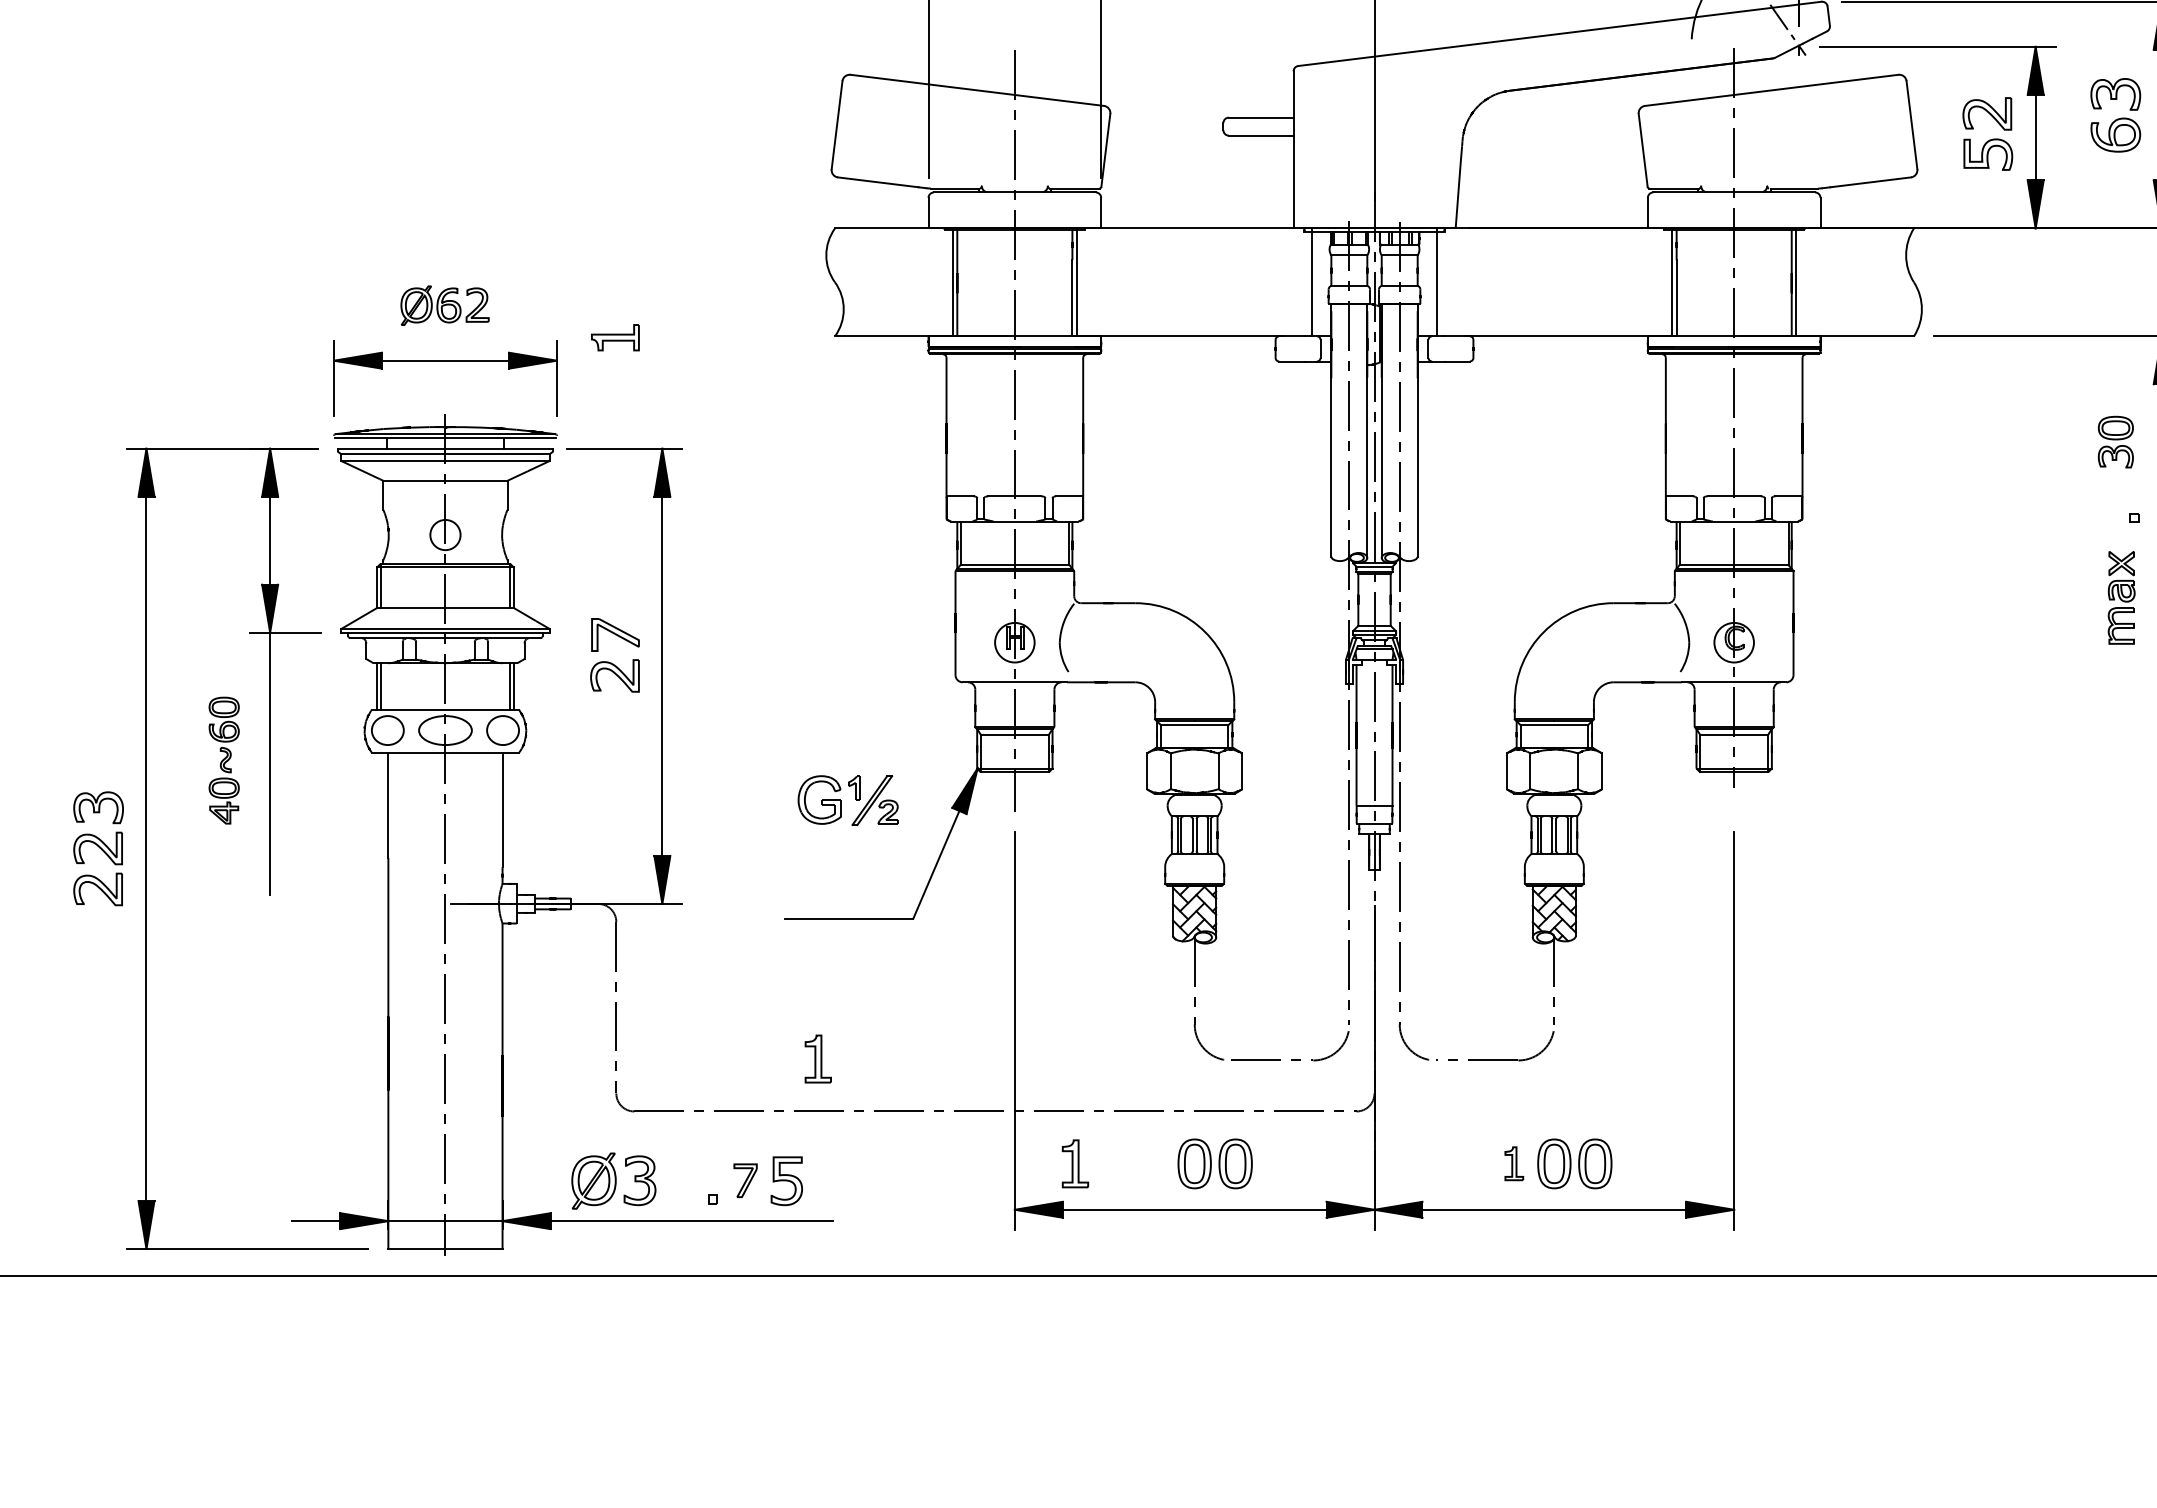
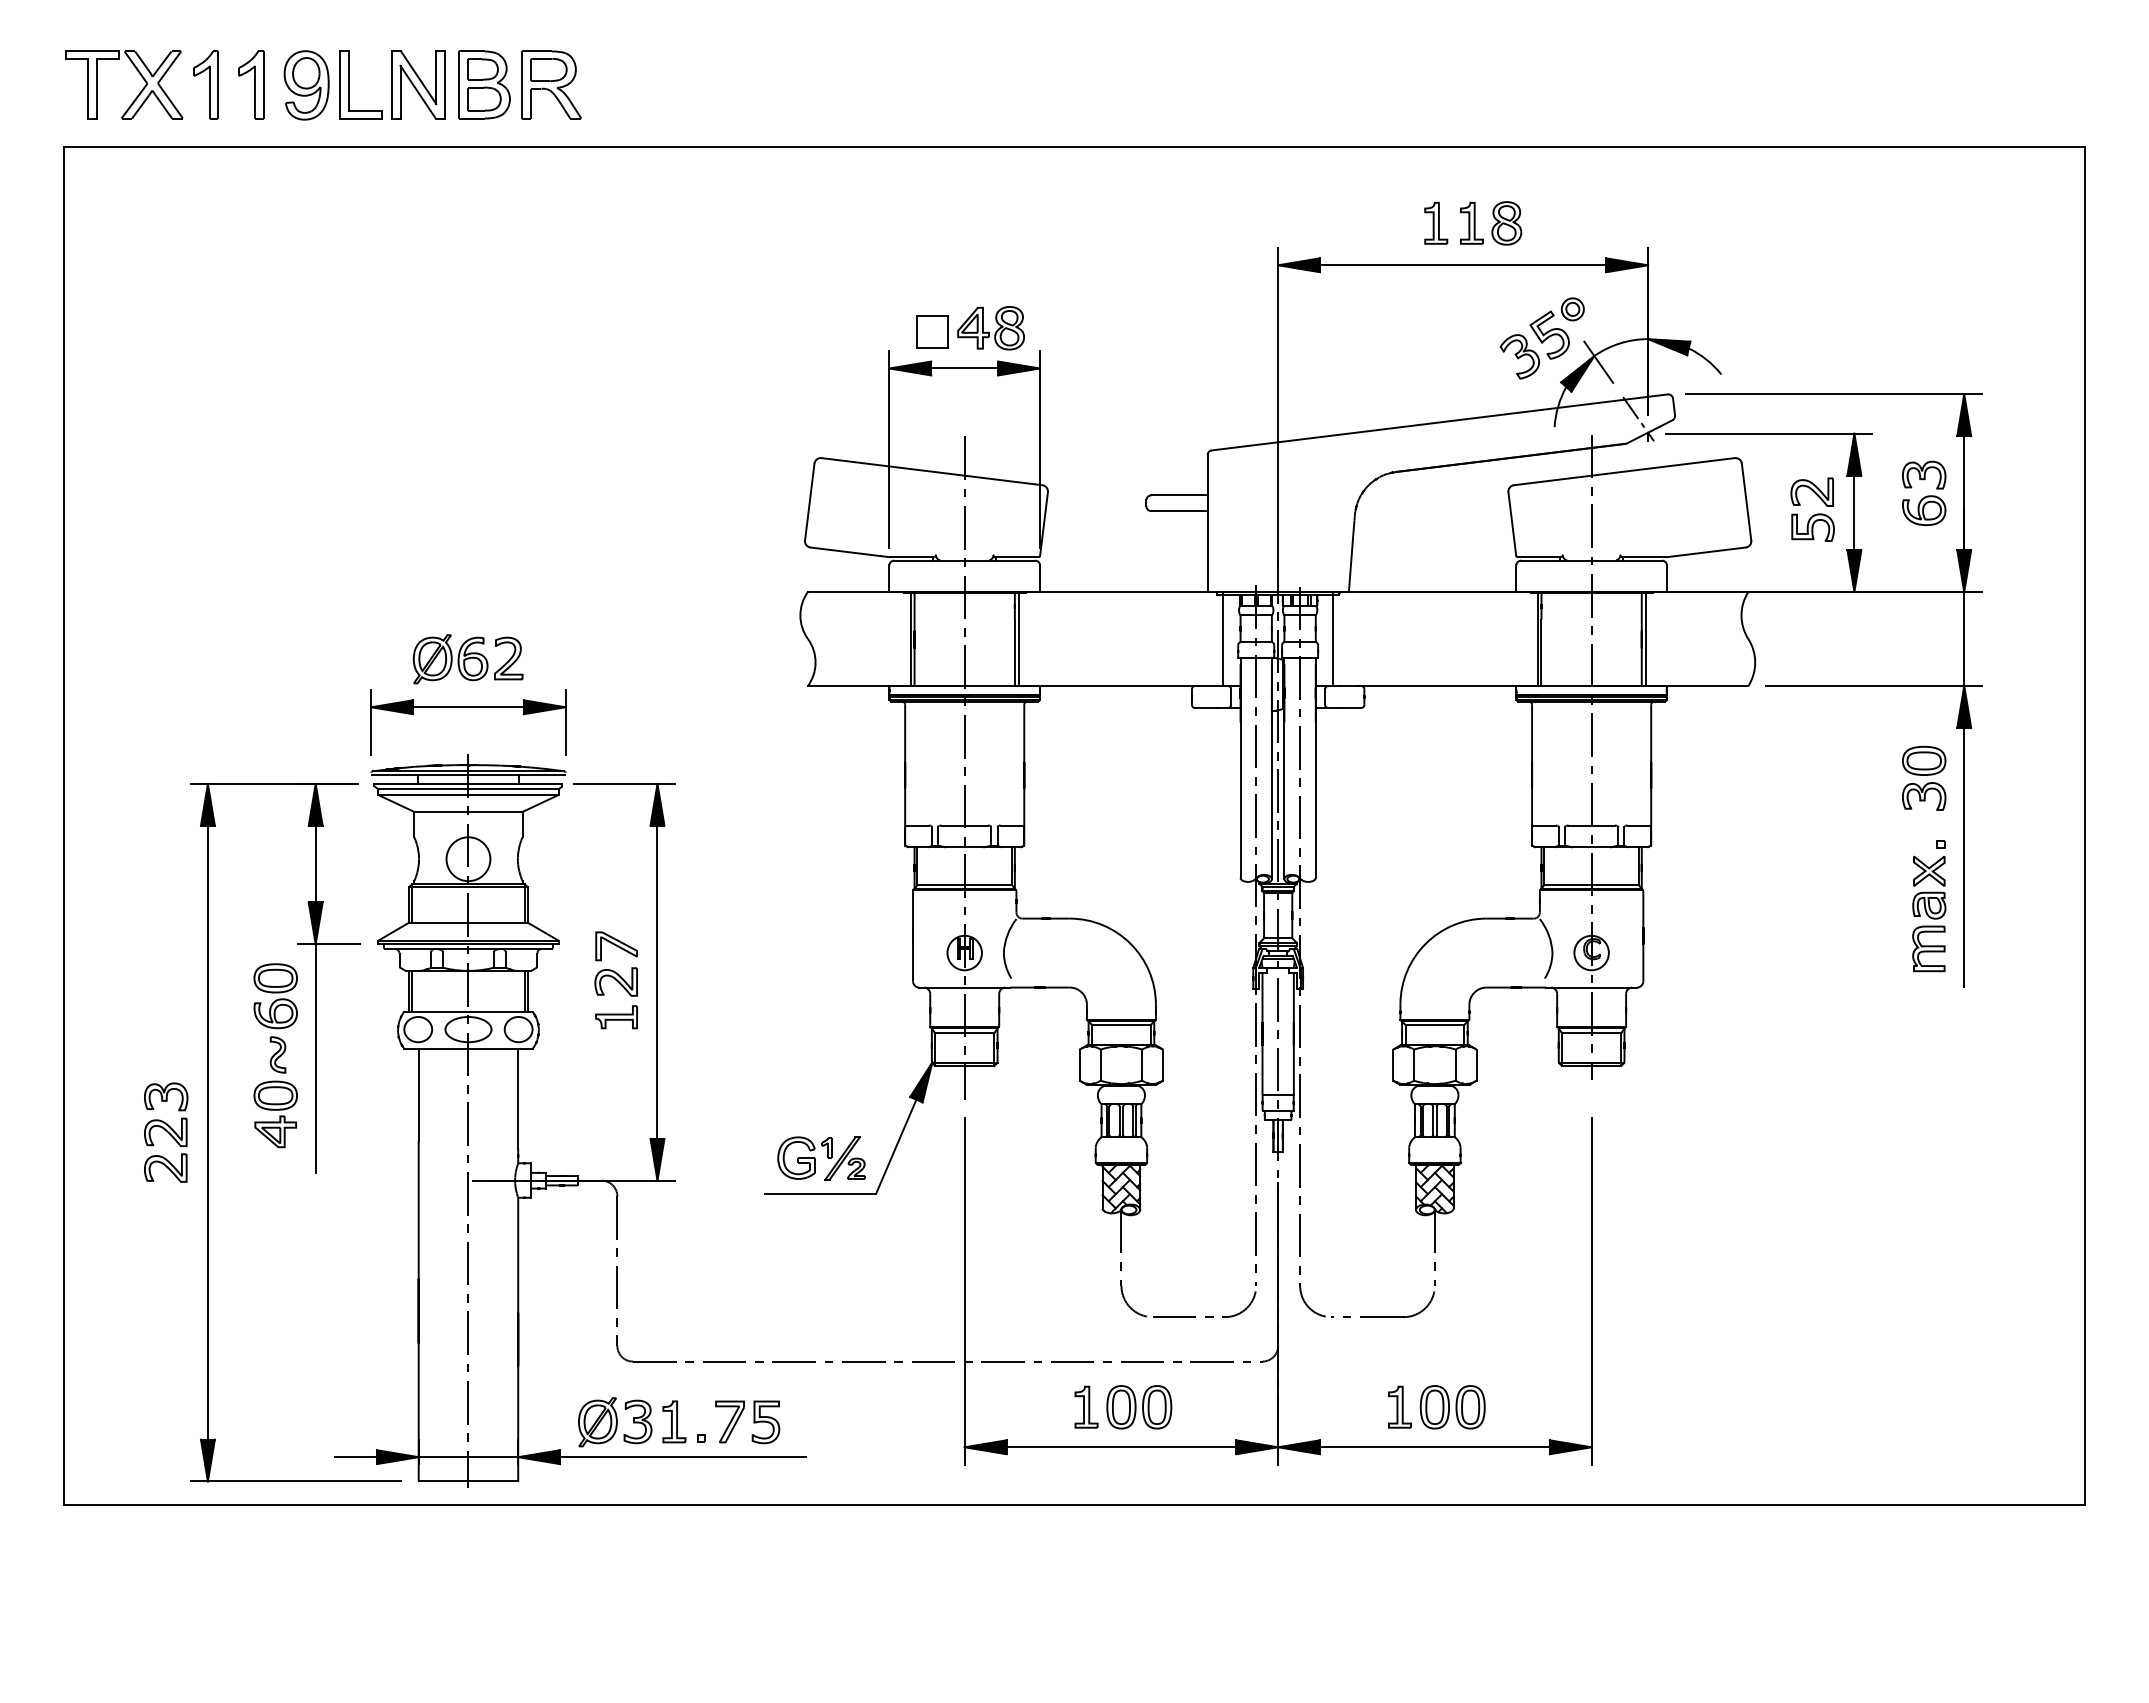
part: (444, 305) -> (467, 659), size x1.43
part: (615, 338) -> (616, 1017), moved
part: (2116, 441) -> (1924, 777), size x1.43
circle: (445, 535) -> (468, 859), size x1.67
part: (2121, 597) -> (1929, 913), size x1.43
part: (224, 760) -> (275, 1055), size x1.67
part: (848, 800) -> (821, 1158), moved
part: (818, 1058) -> (674, 1421), moved
part: (1075, 1163) -> (1086, 1406), moved
part: (1513, 1163) -> (1399, 1406), size x1.43
part: (744, 1180) -> (729, 1421), size x1.43

